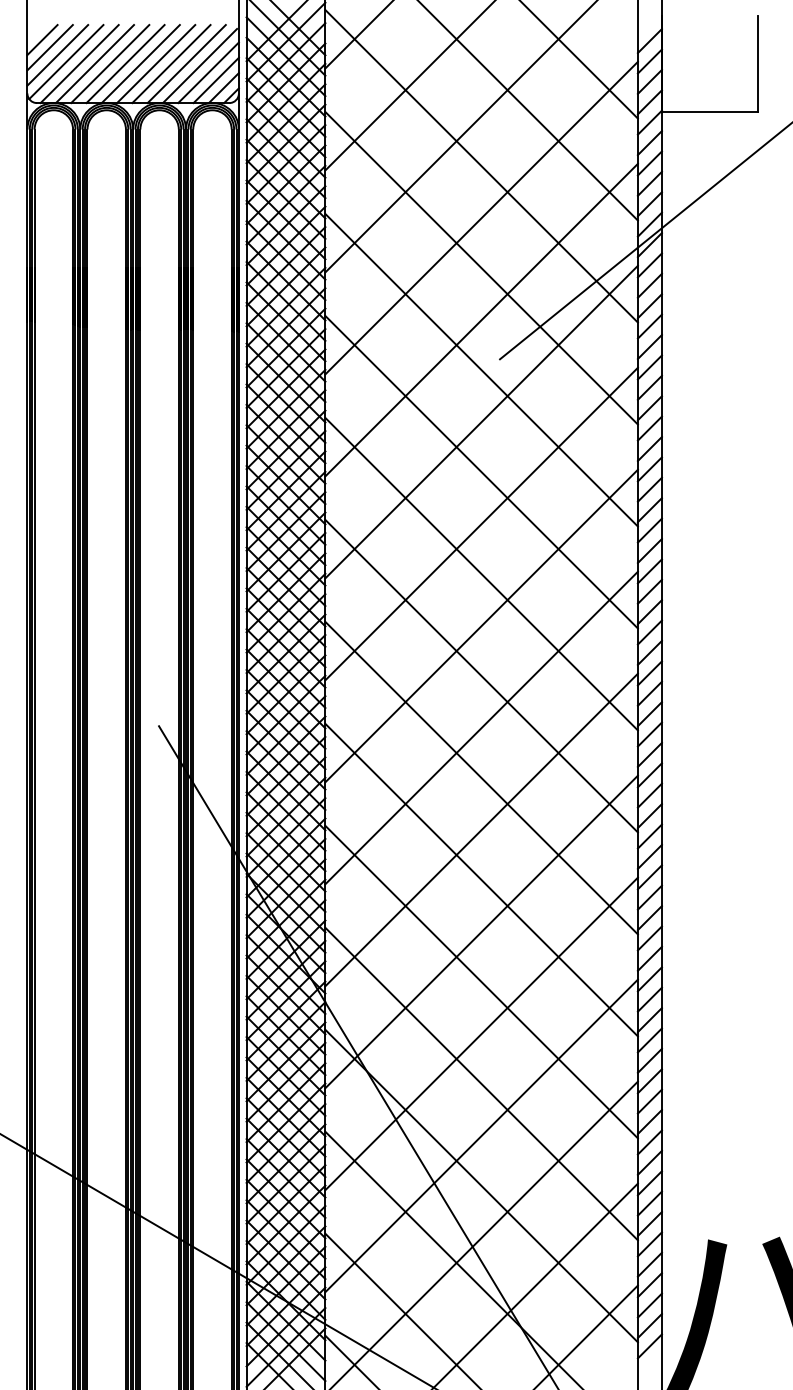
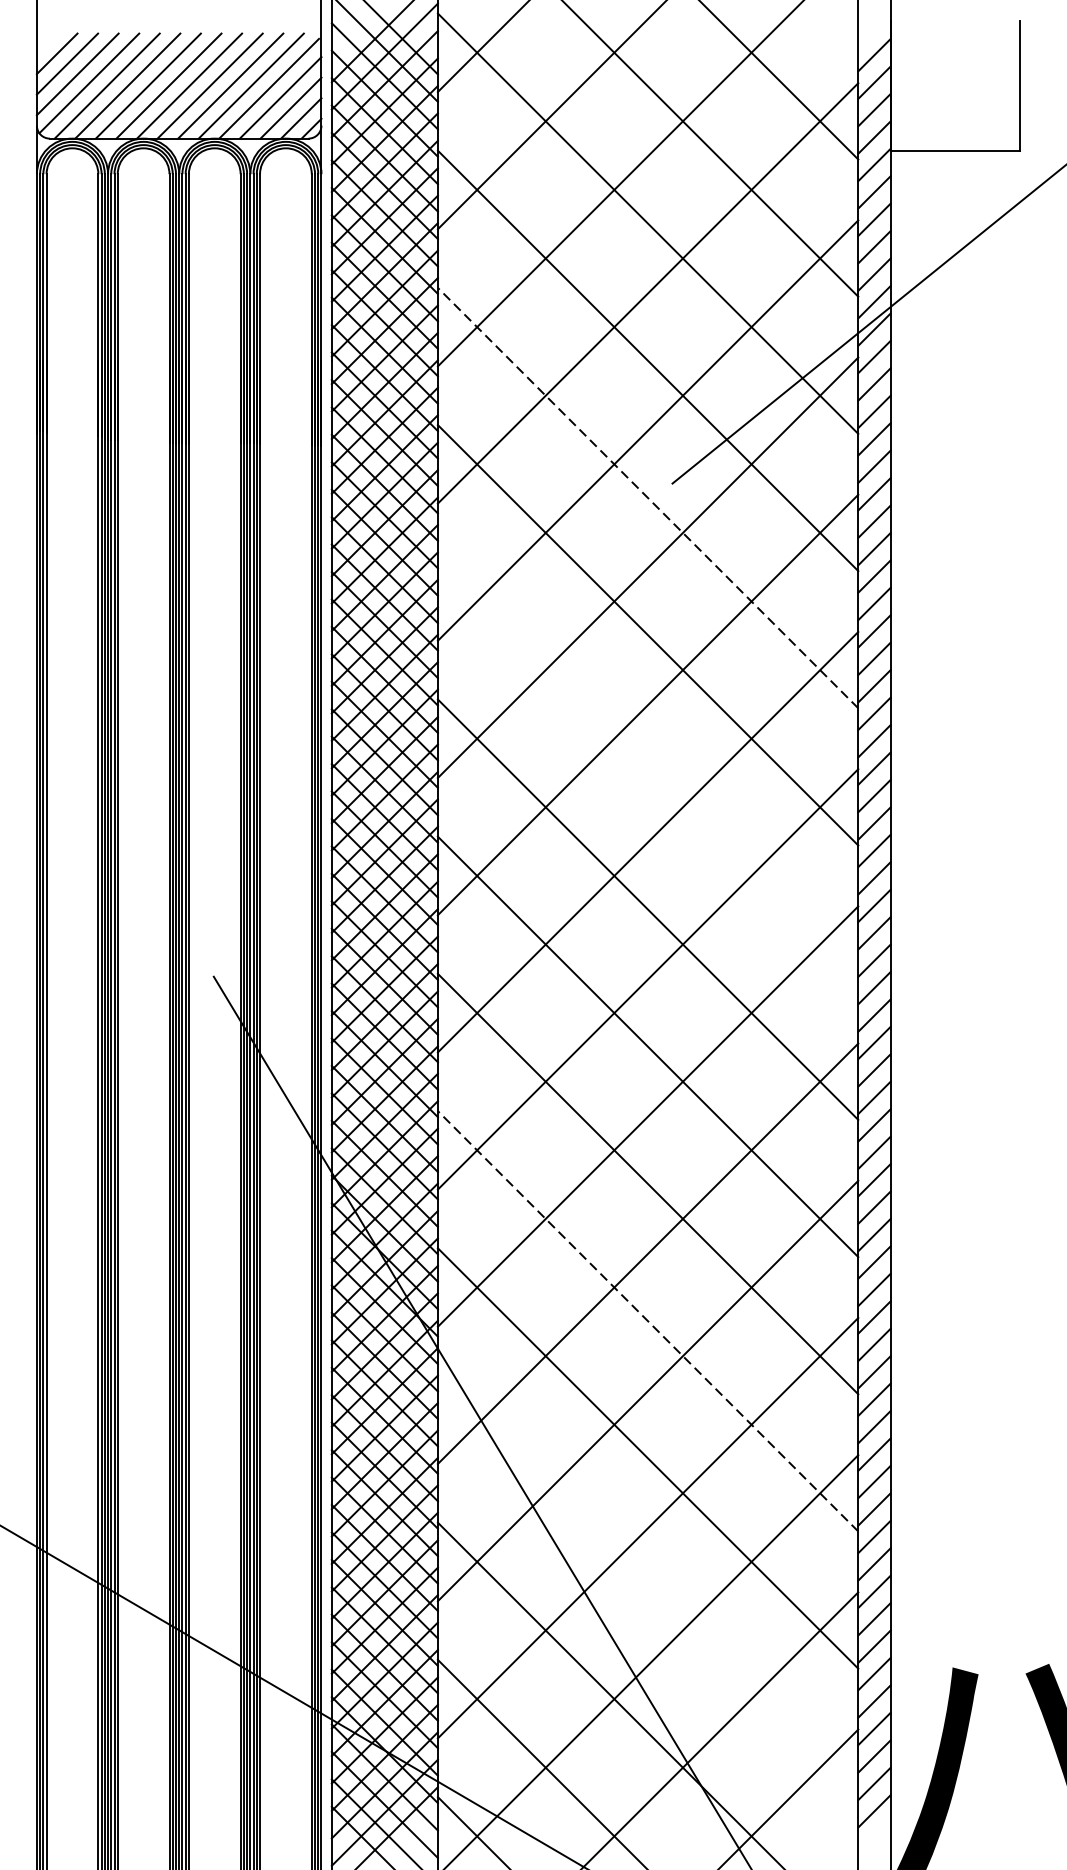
line: (481, 370) -> (647, 498), solid -> dashed
line: (481, 573) -> (647, 771), removed
line: (481, 982) -> (647, 1321), solid -> dashed
line: (481, 1185) -> (647, 1594), removed

